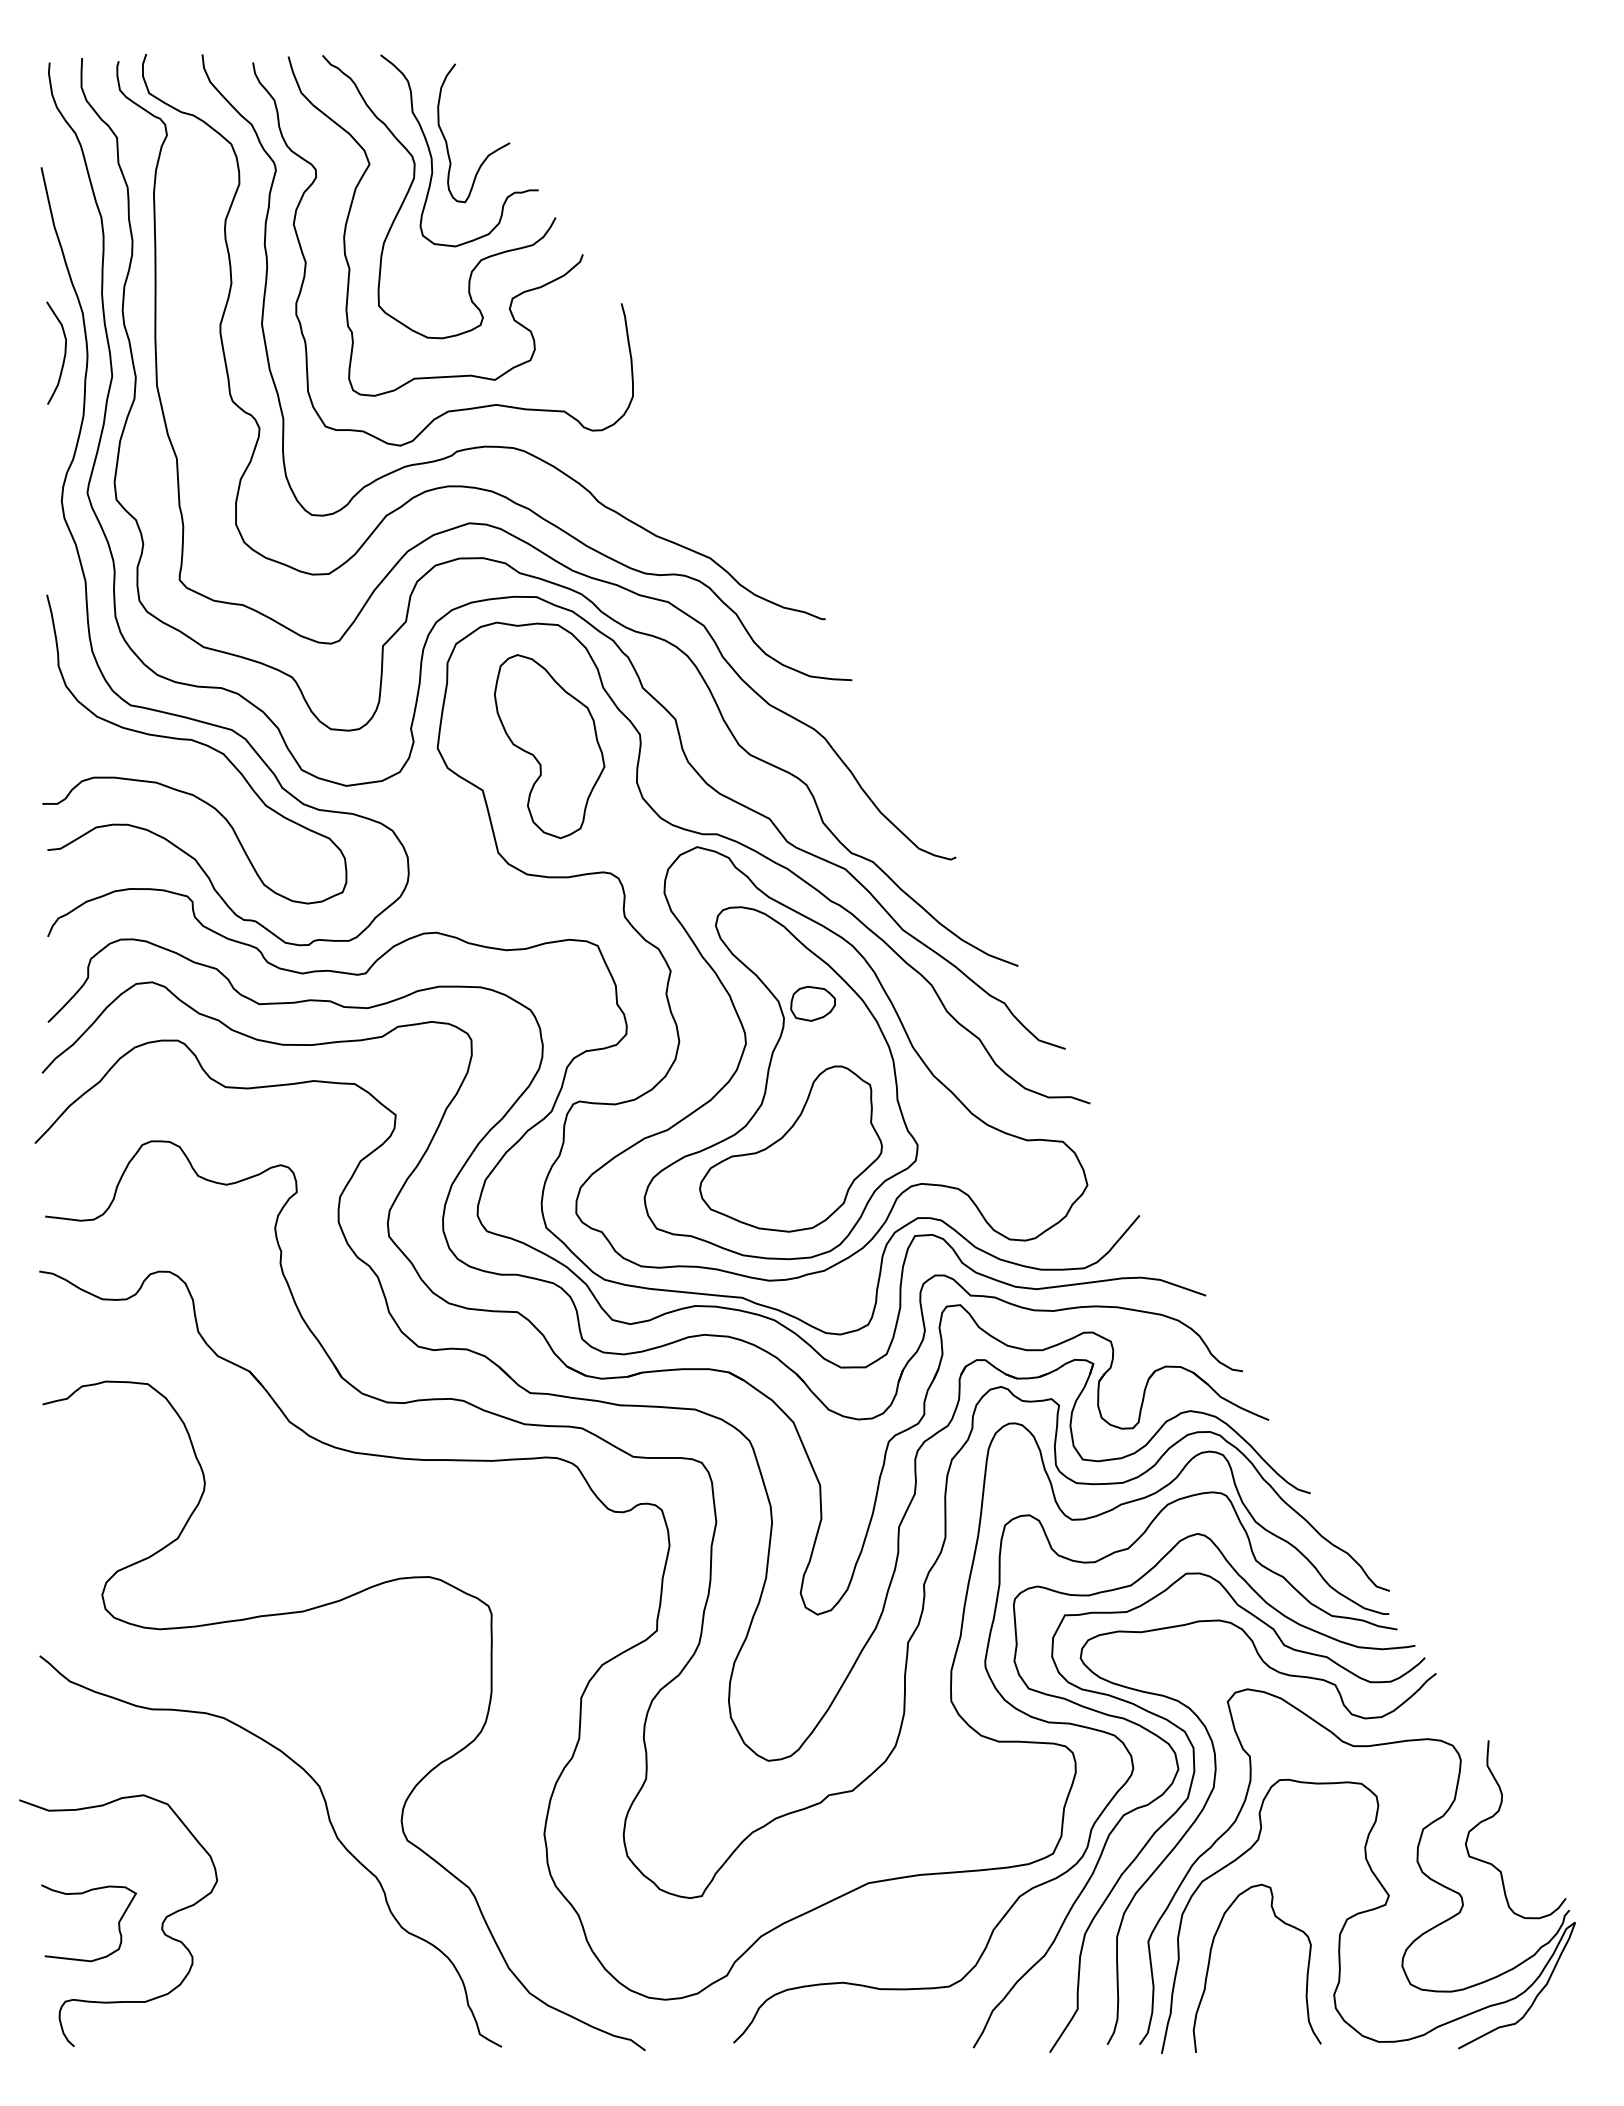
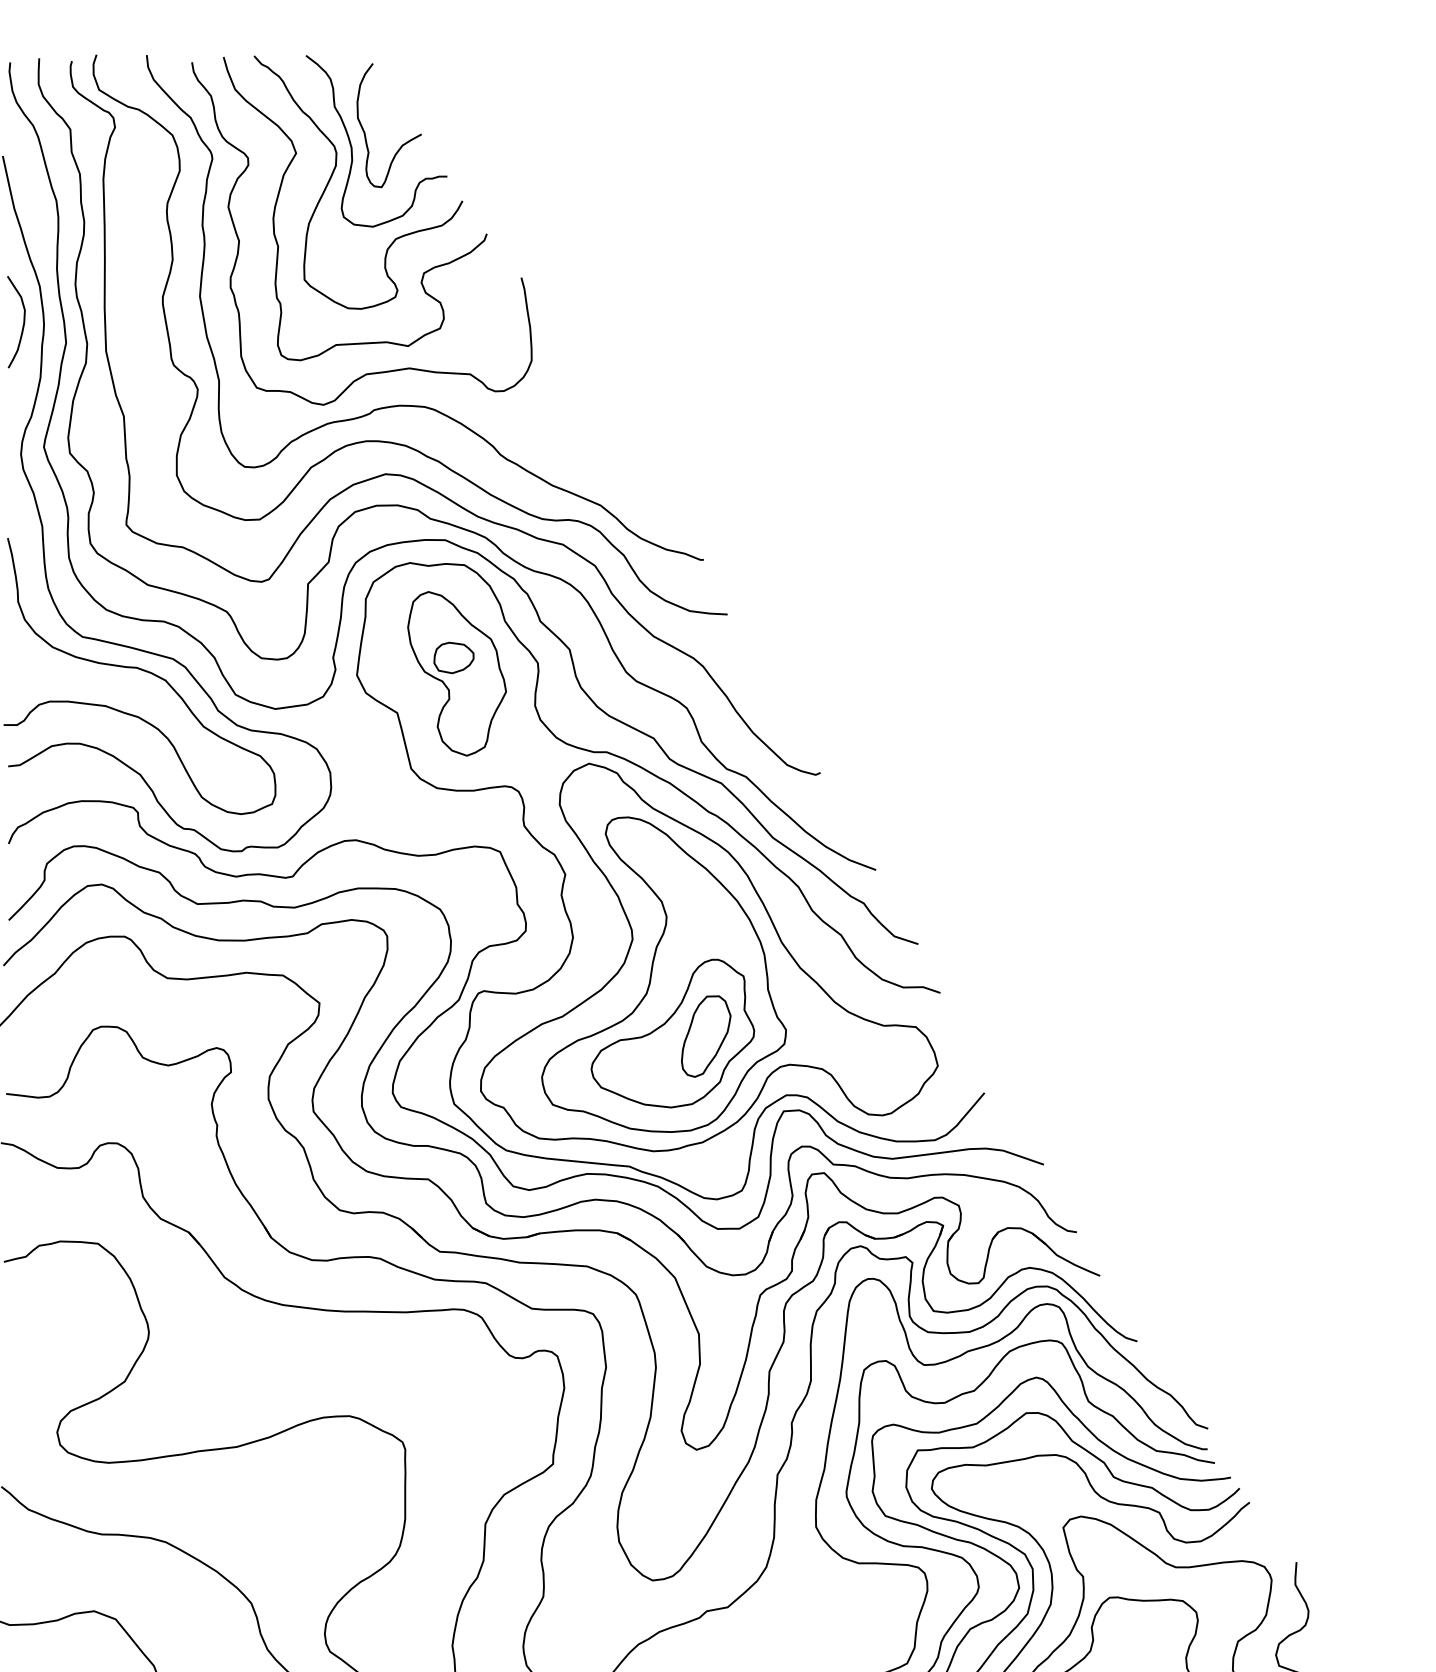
part: (812, 1003) -> (453, 657), moved
part: (828, 1152) -> (706, 1036), added

